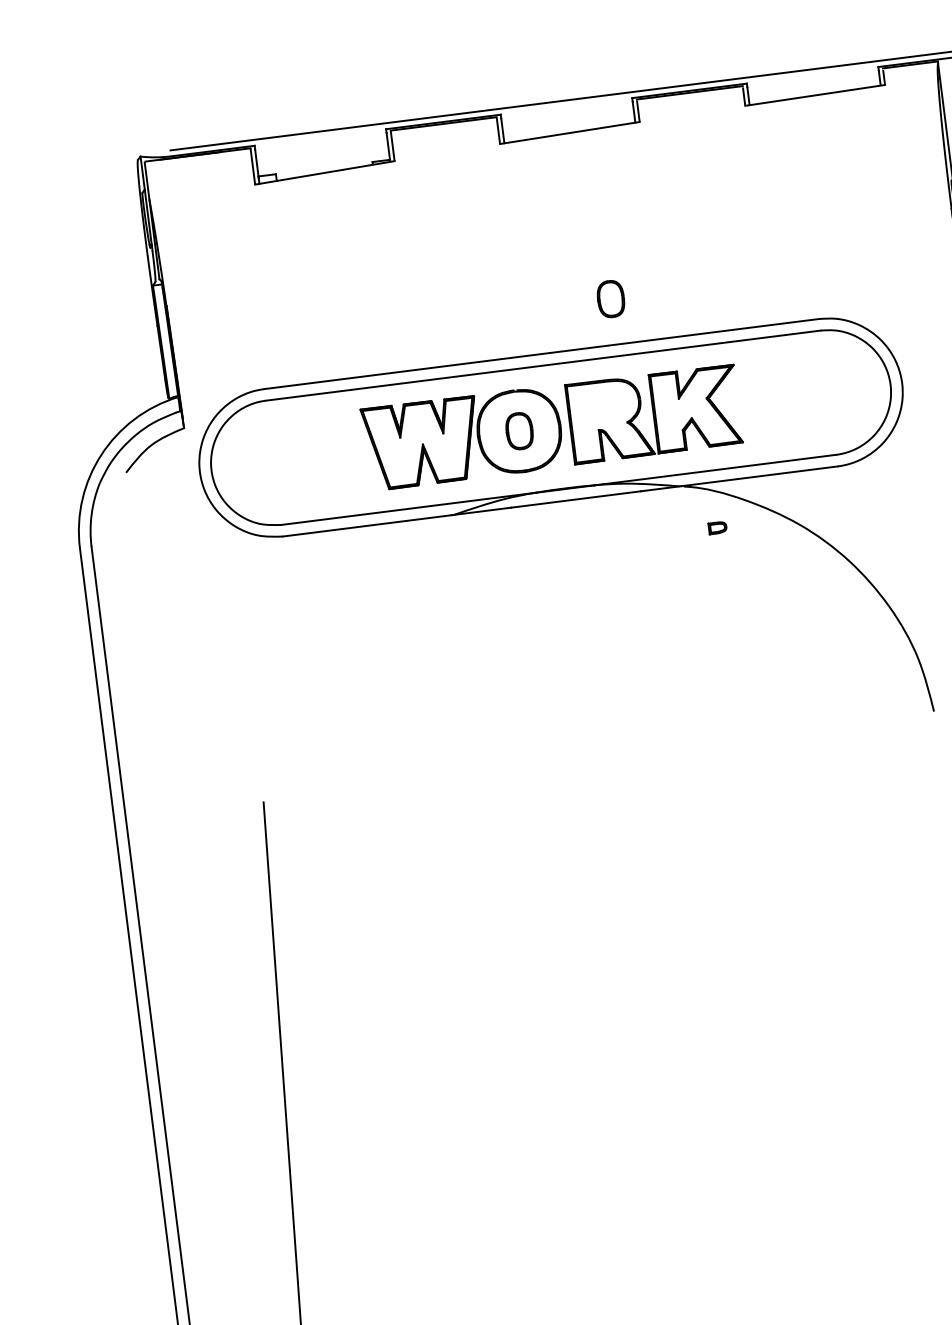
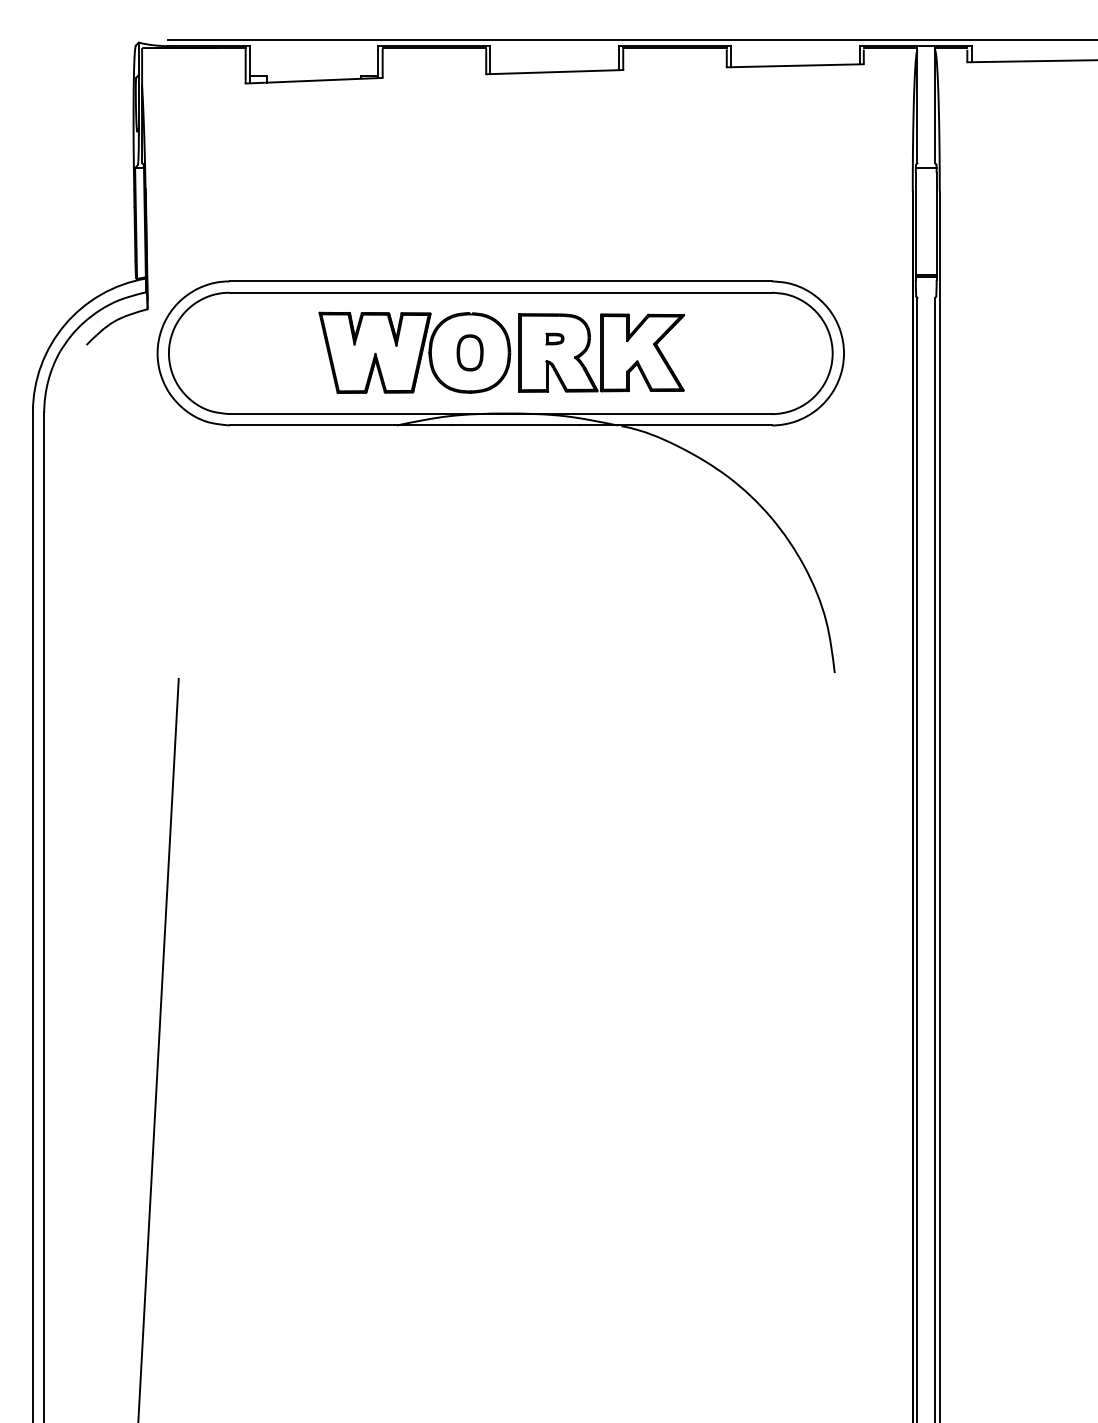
part: (610, 298) -> (573, 236), removed
part: (717, 527) -> (554, 338), moved

